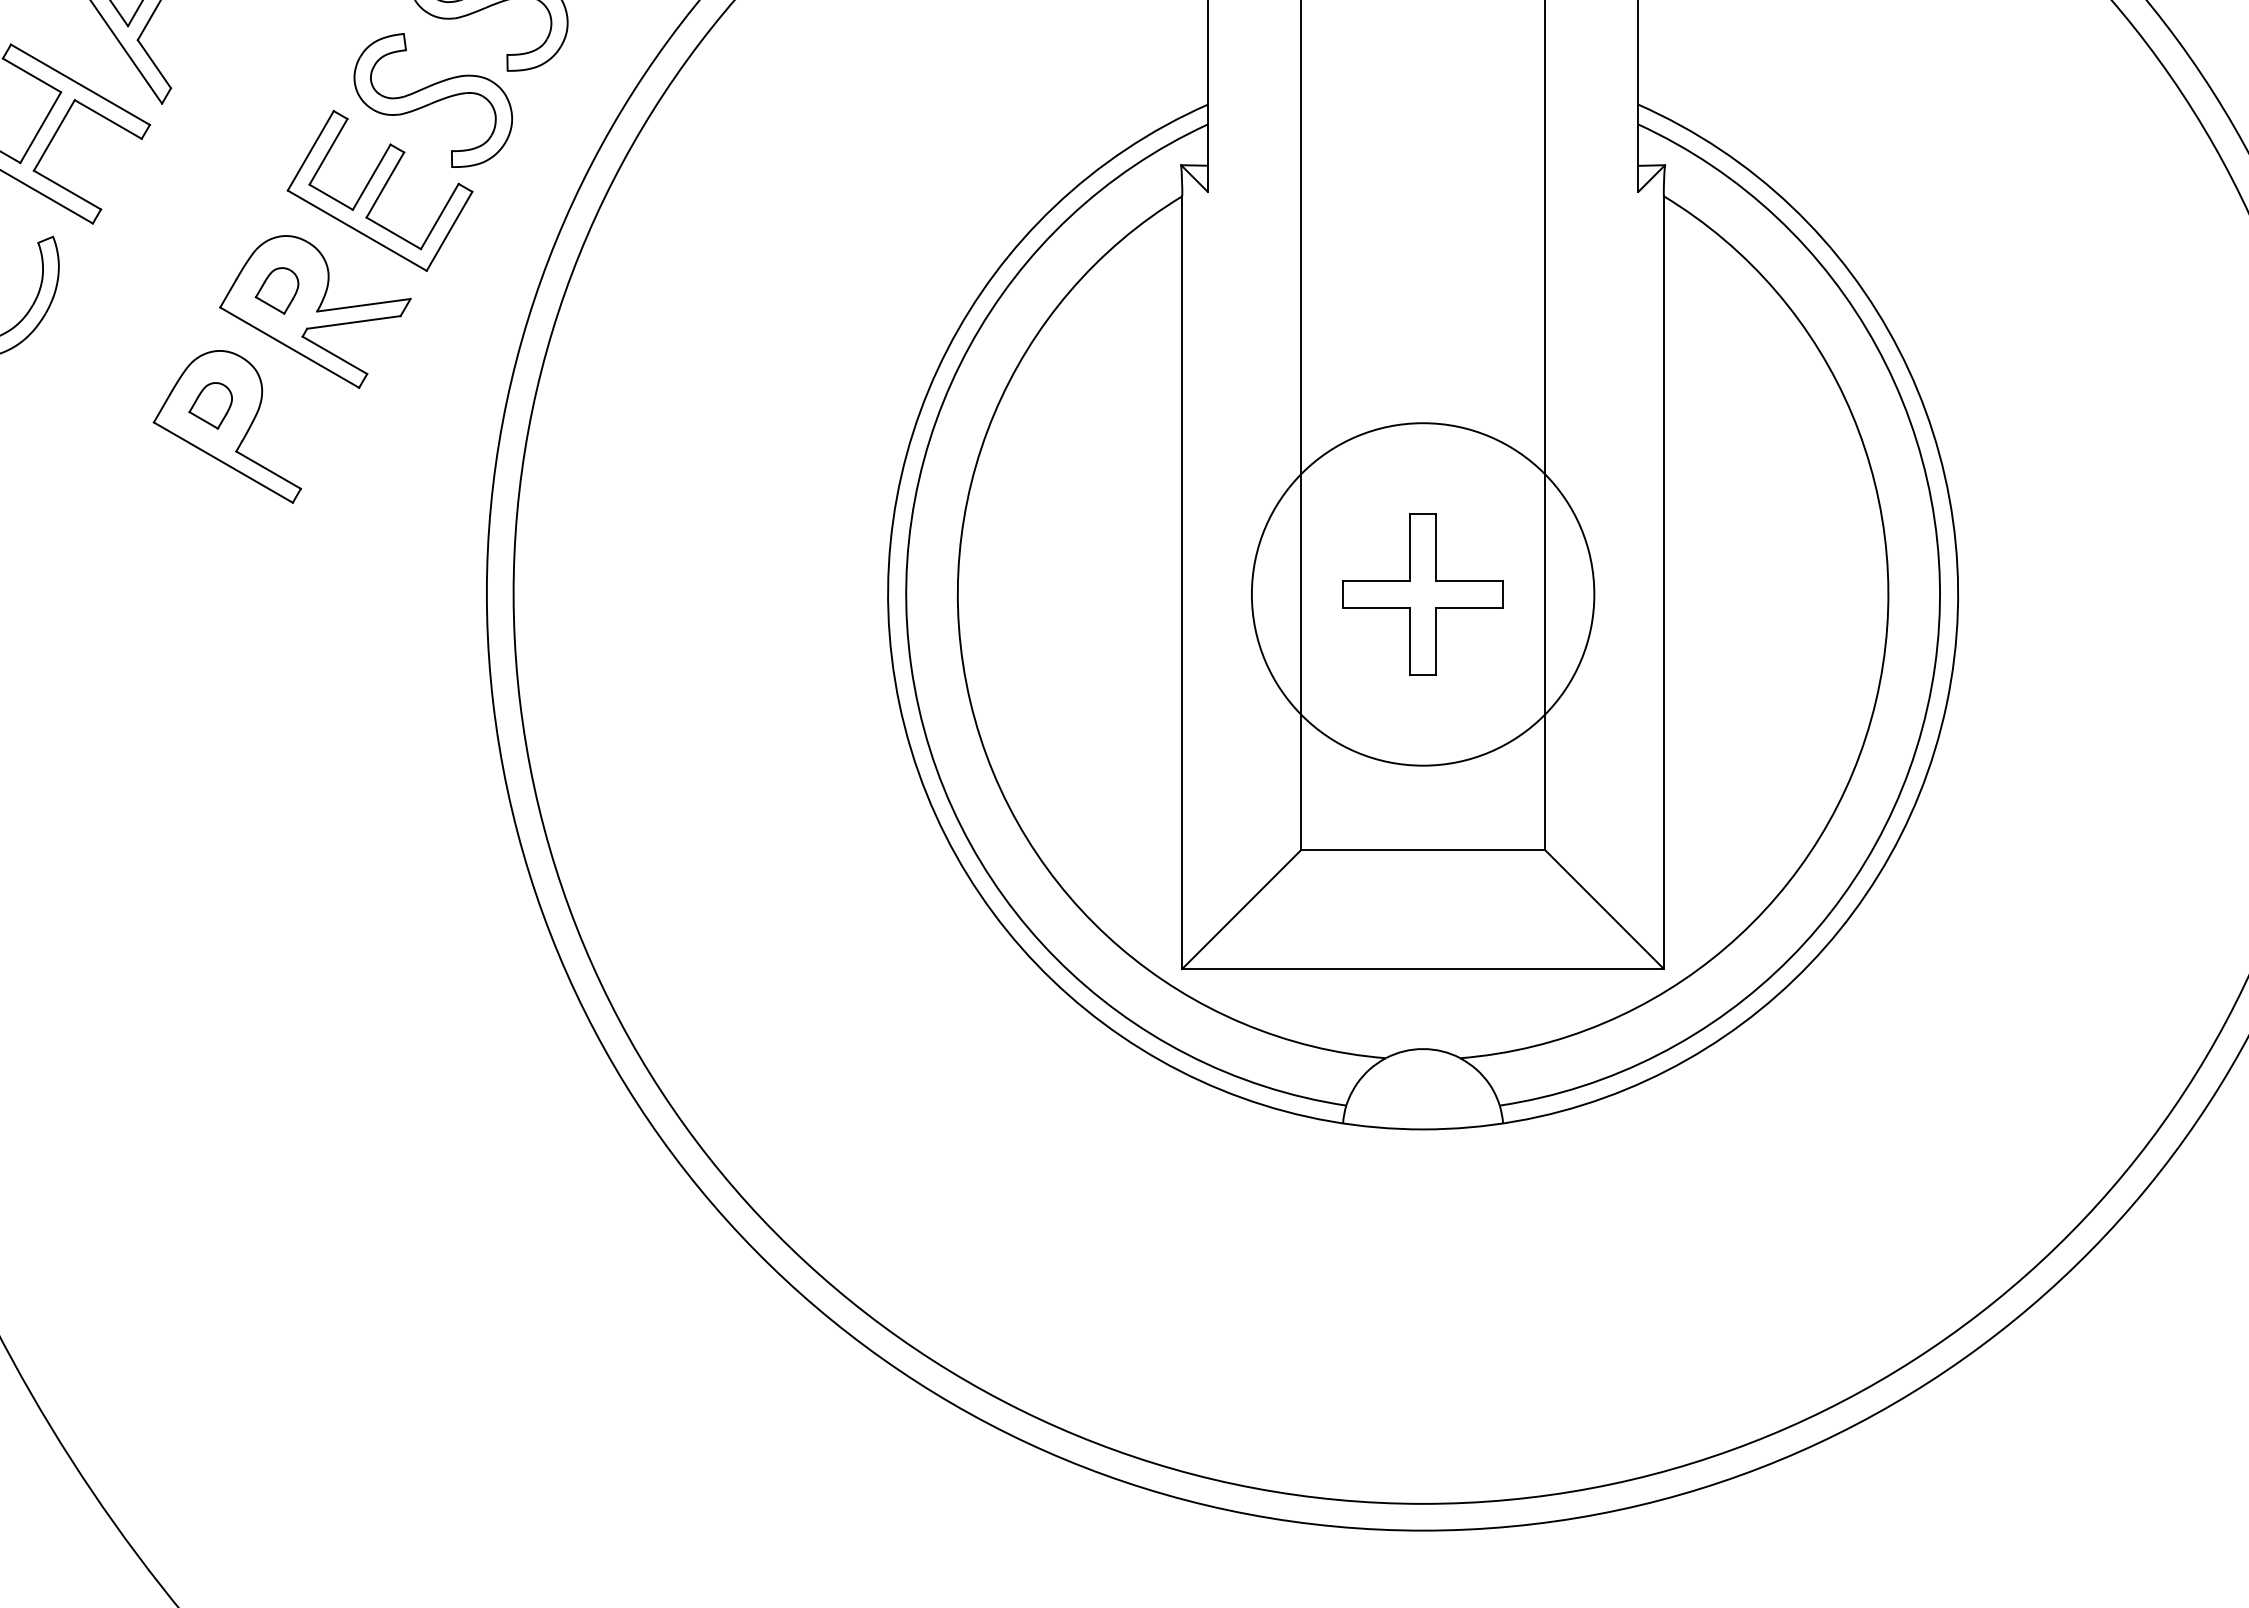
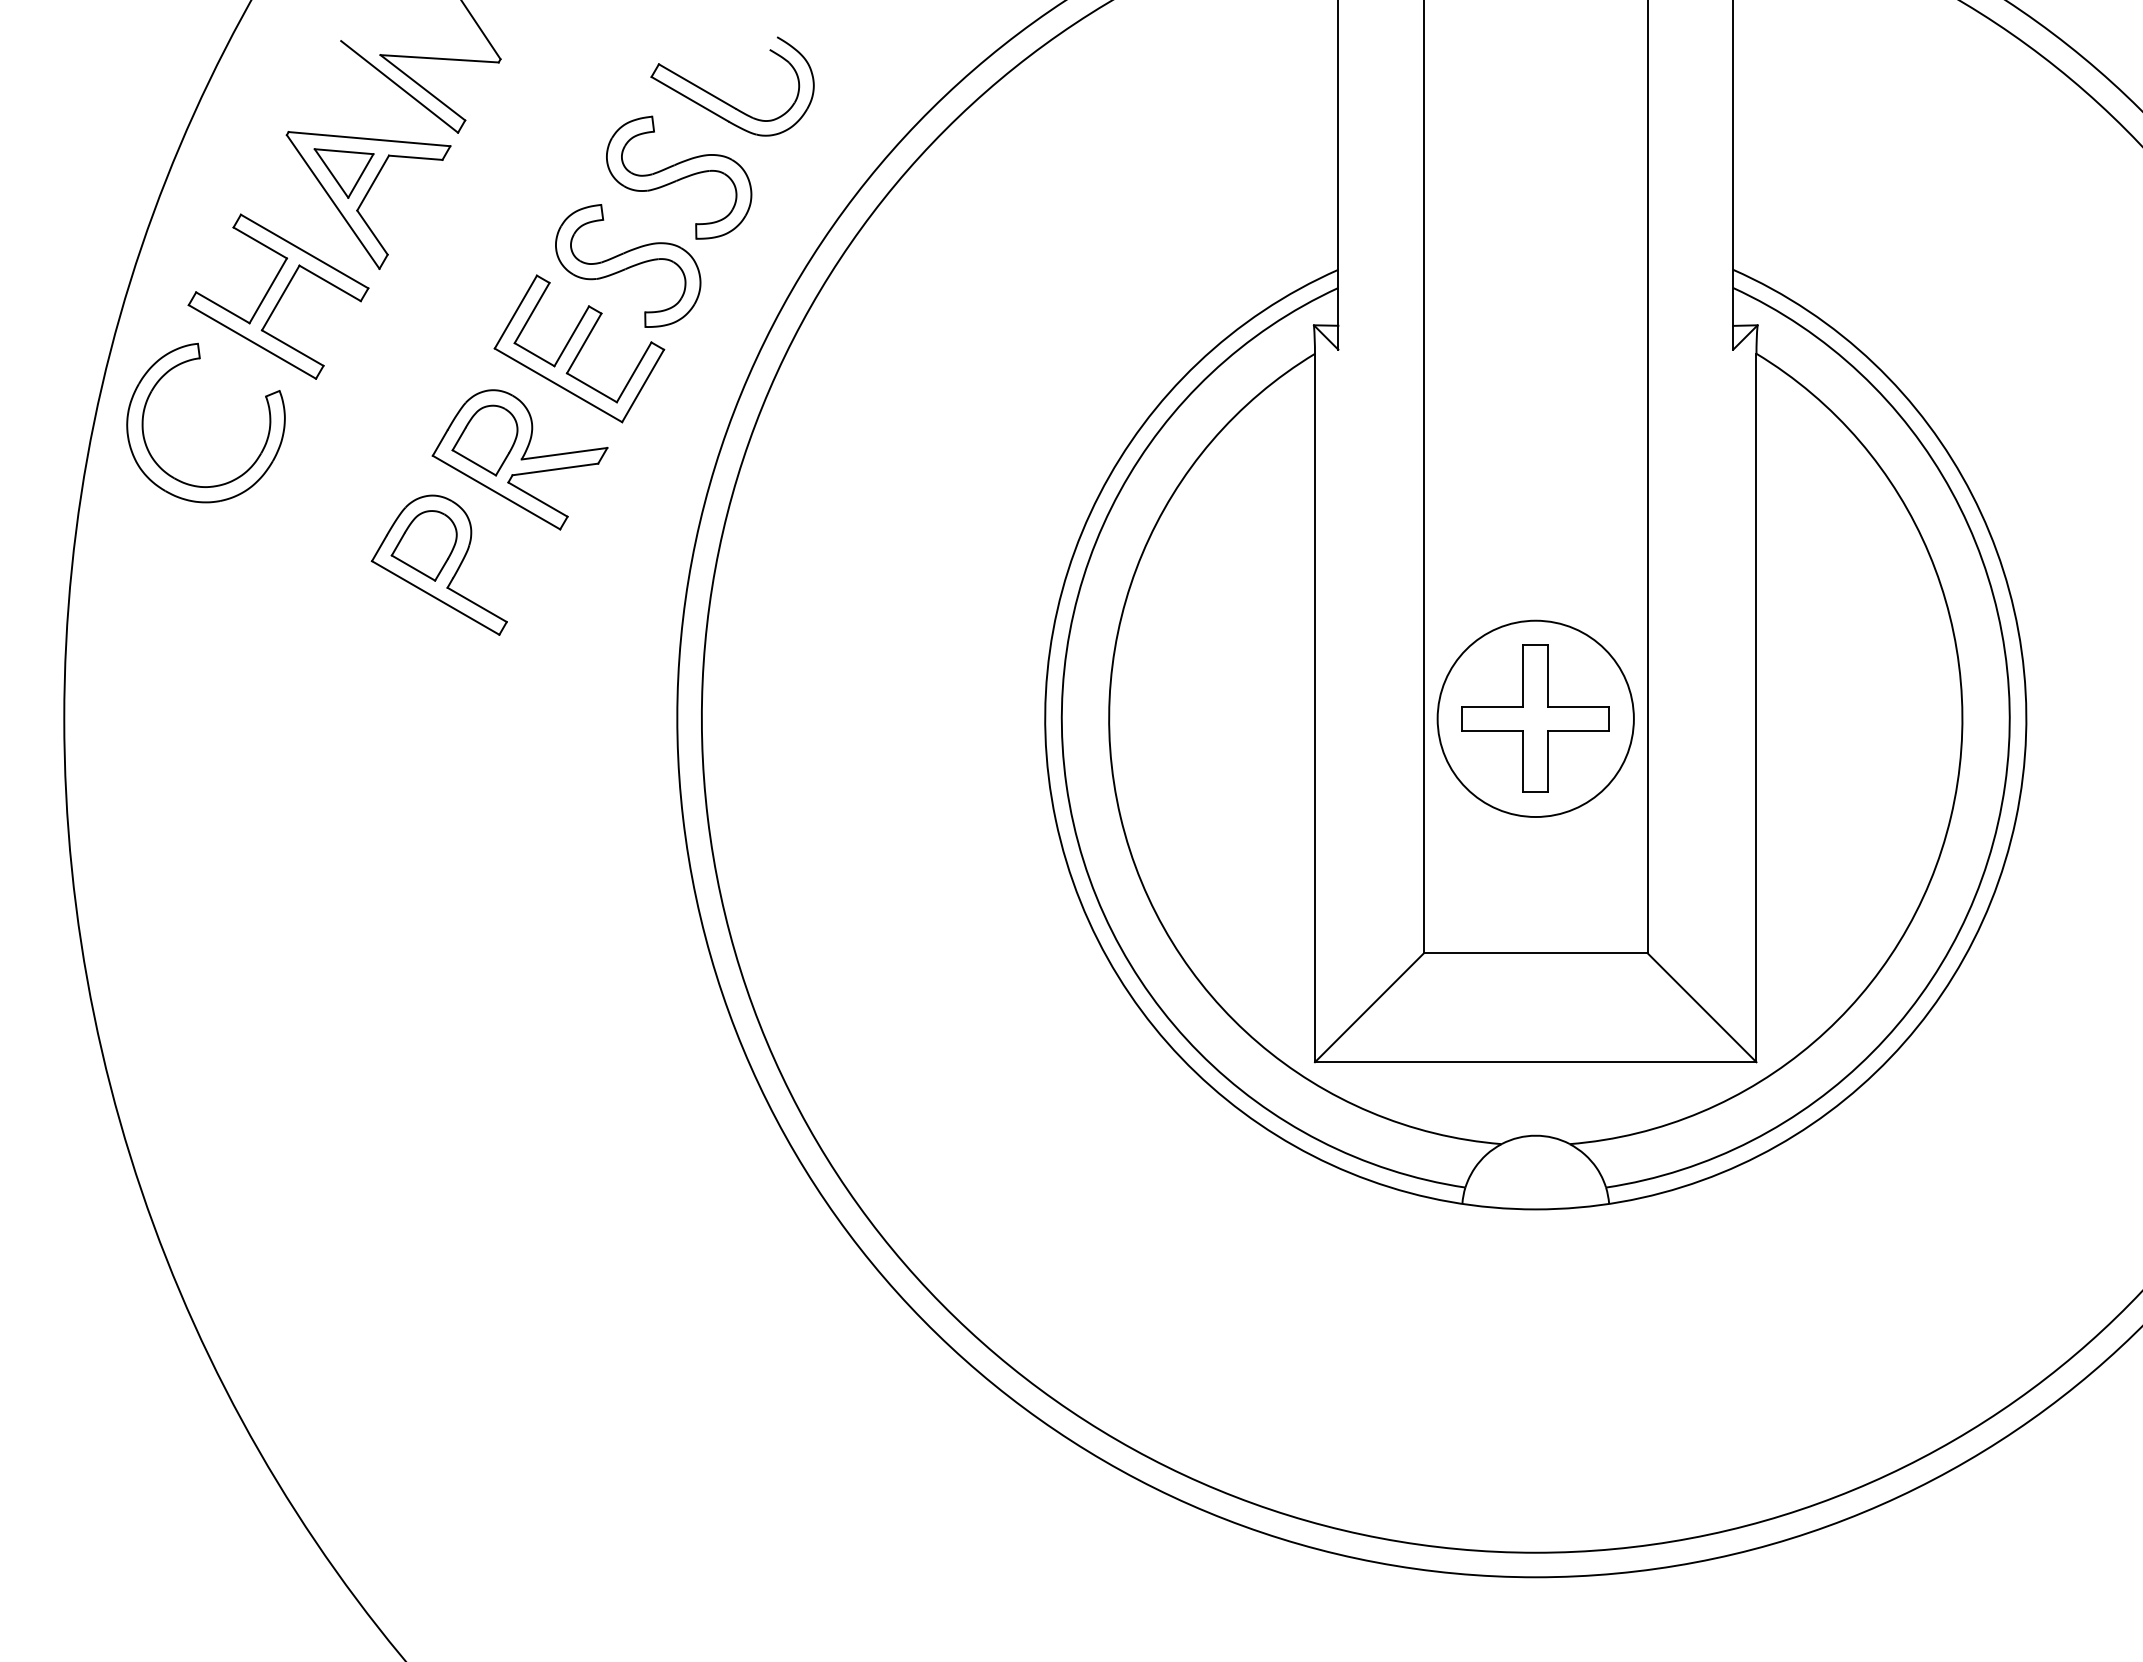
part: (276, 290) -> (484, 440), size x1.67
part: (210, 405) -> (423, 545), size x1.67
circle: (1422, 594) -> (1535, 718), size x0.62

